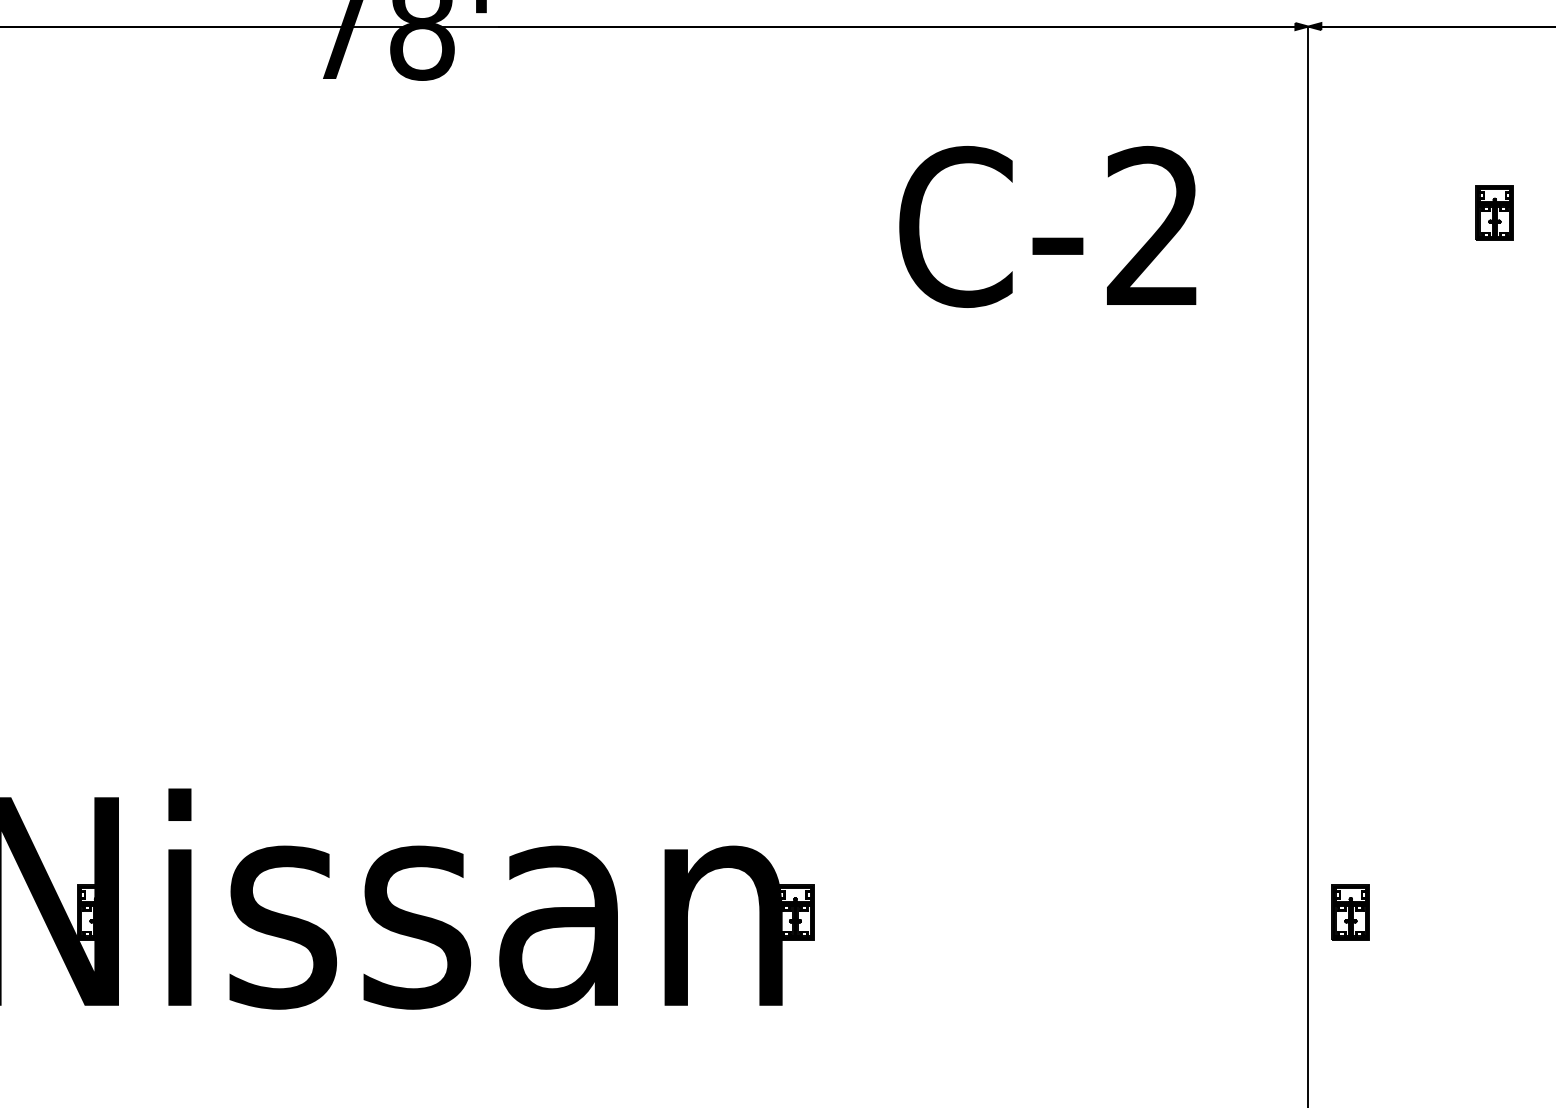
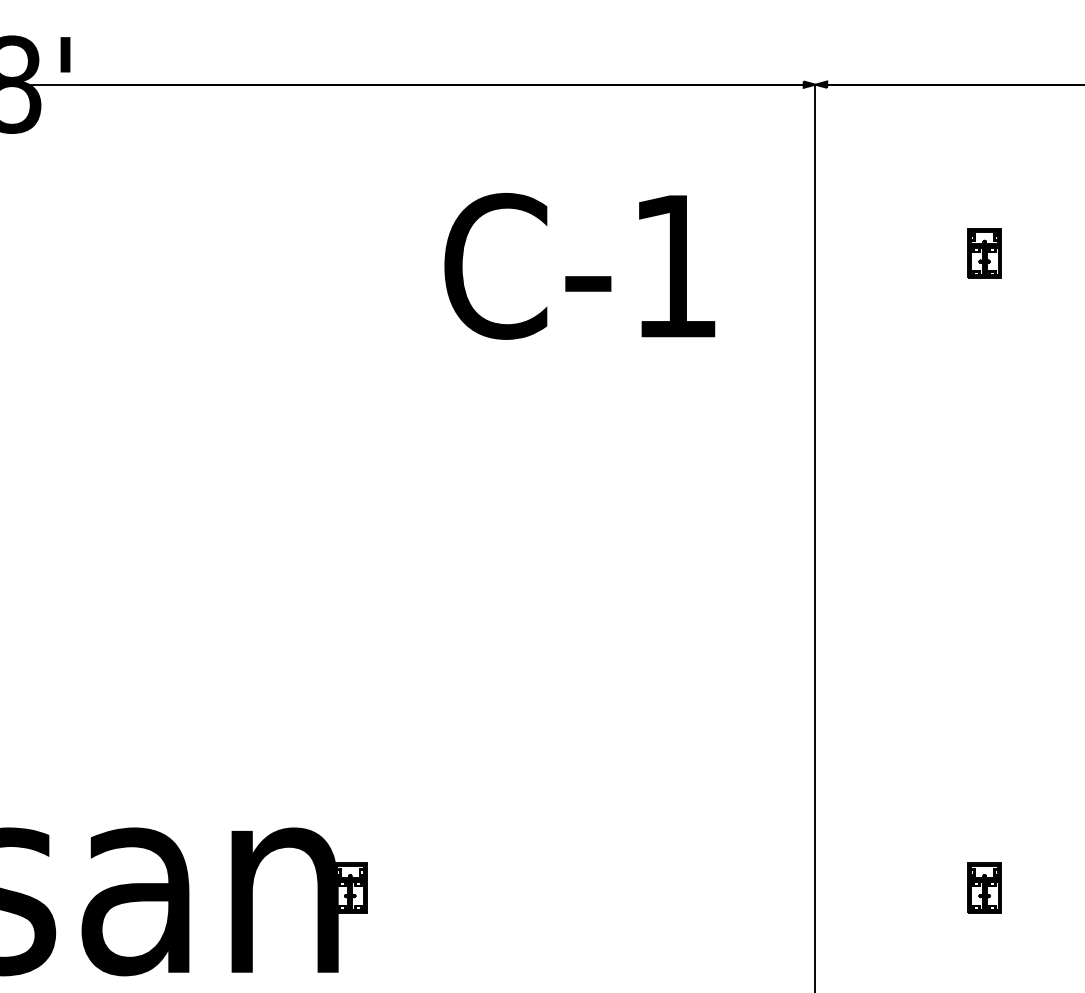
text: (1152, 224) -> (674, 264), C-2 -> C-1
part: (1350, 912) -> (984, 888), moved

